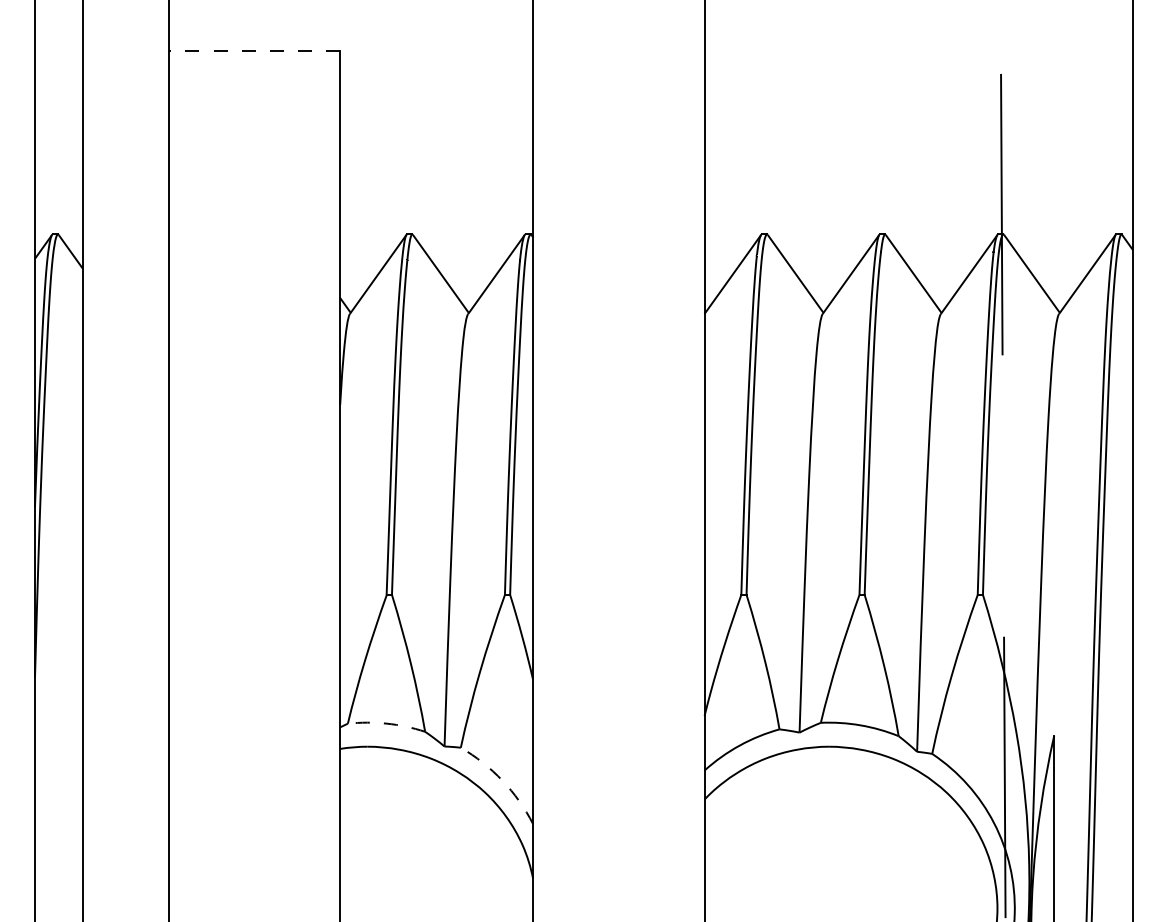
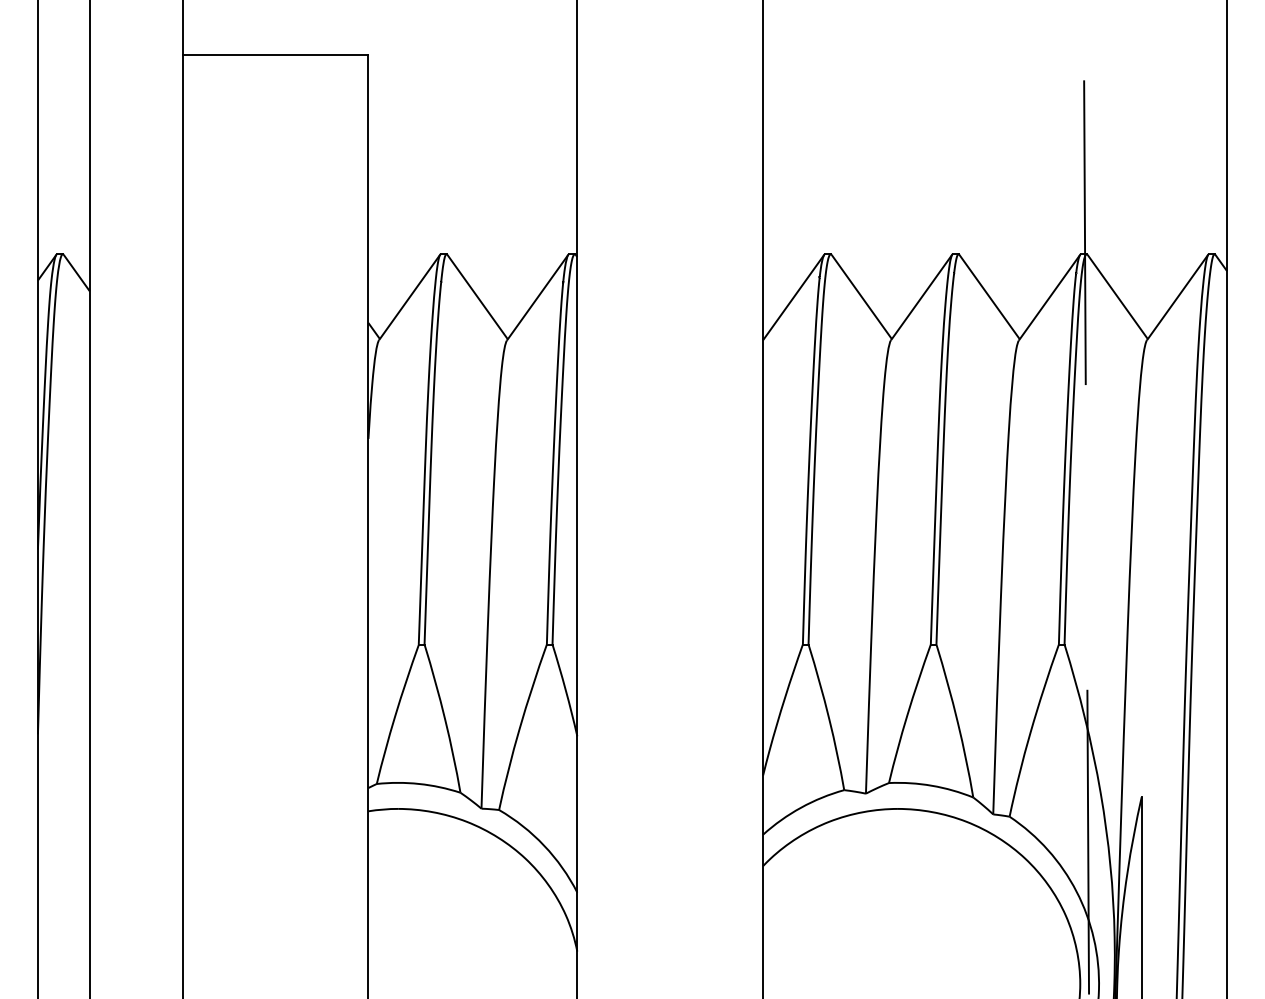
line: (254, 51) -> (275, 55), dashed -> solid
arc: (387, 723) -> (419, 783), dashed -> solid
arc: (502, 780) -> (544, 845), dashed -> solid

